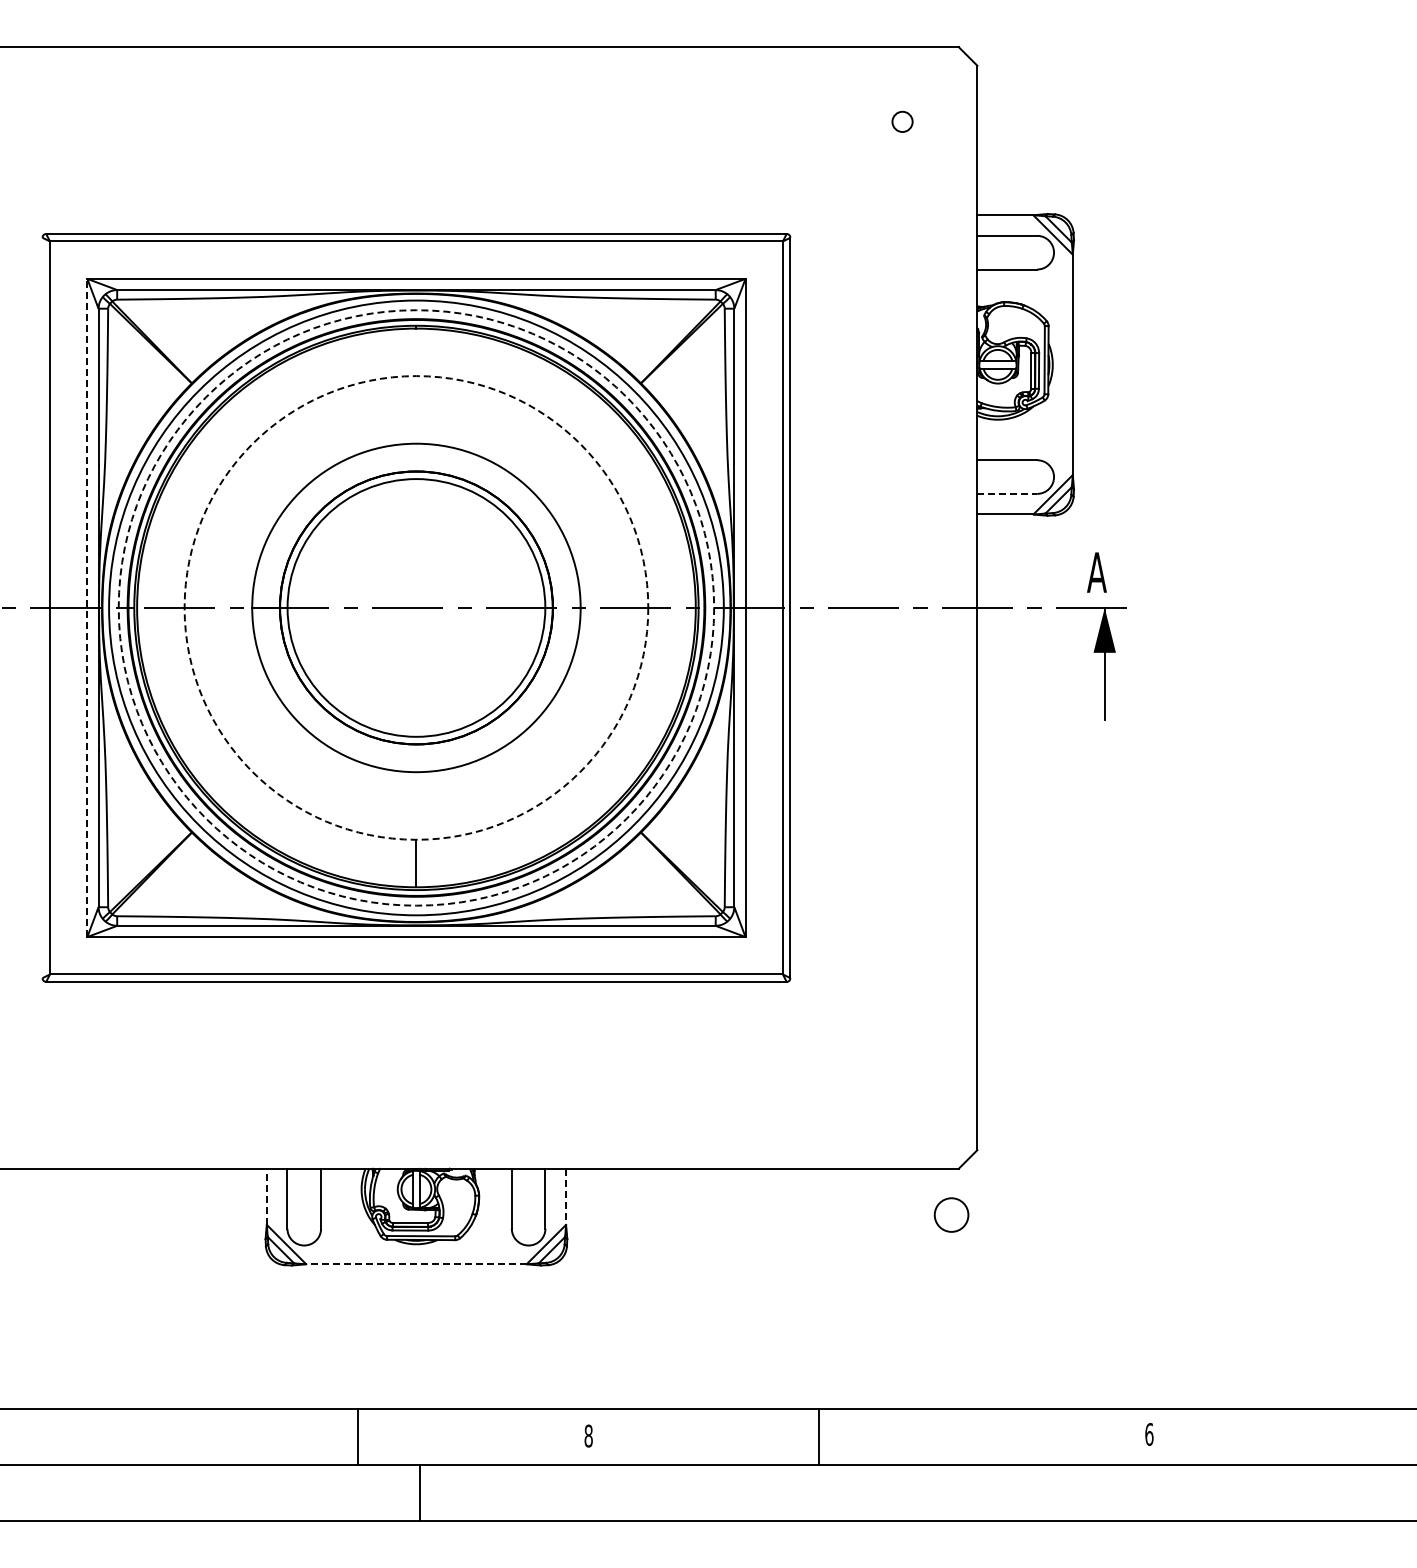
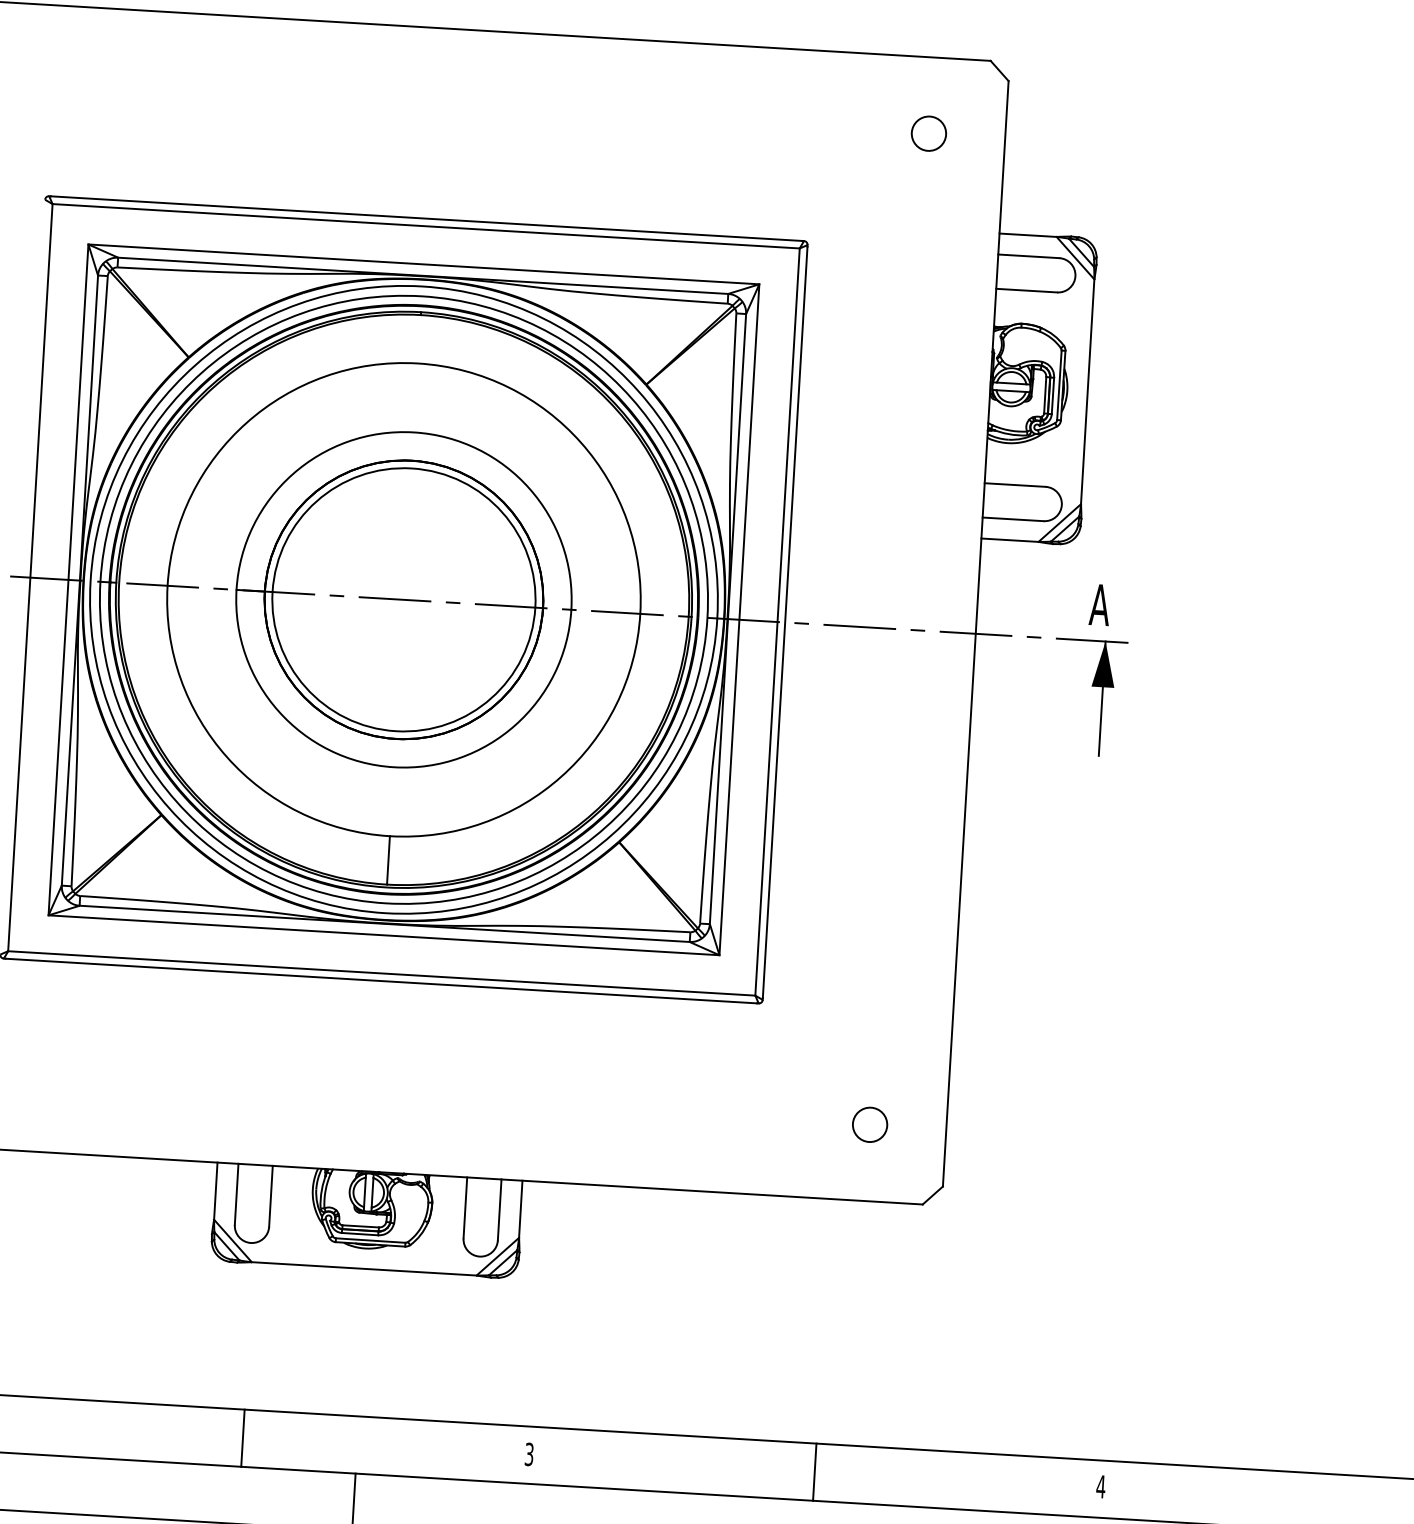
circle: (902, 121) -> (928, 133), size x1.67
line: (1007, 493) -> (1013, 518), dashed -> solid
line: (87, 607) -> (68, 579), dashed -> solid
circle: (416, 607) -> (404, 599), dashed -> solid
circle: (416, 607) -> (404, 599), dashed -> solid
line: (266, 1196) -> (215, 1190), dashed -> solid
line: (566, 1197) -> (521, 1209), dashed -> solid
circle: (951, 1214) -> (870, 1124), moved
line: (415, 1264) -> (363, 1269), dashed -> solid
text: (1148, 1434) -> (1100, 1486), 6 -> 4
text: (588, 1435) -> (529, 1453), 8 -> 3
line: (357, 1436) -> (242, 1437), moved
line: (818, 1436) -> (814, 1471), moved

